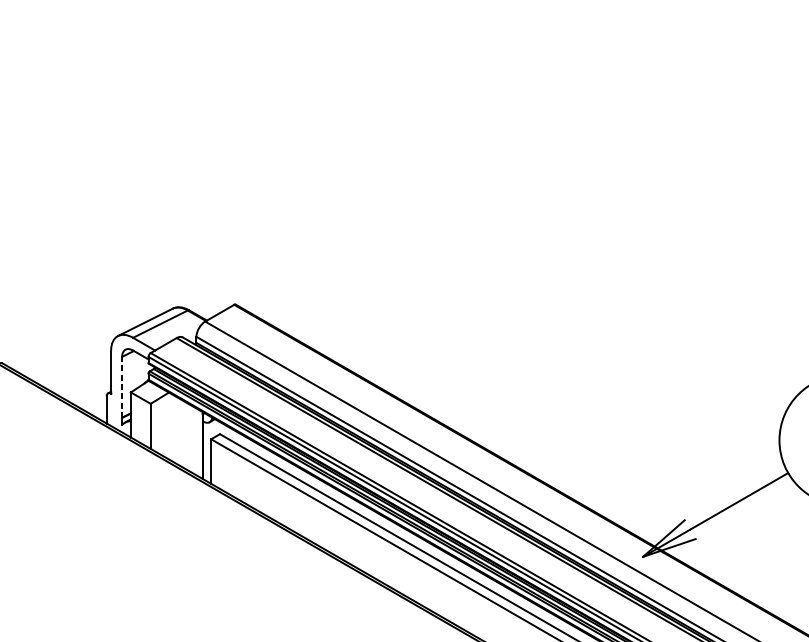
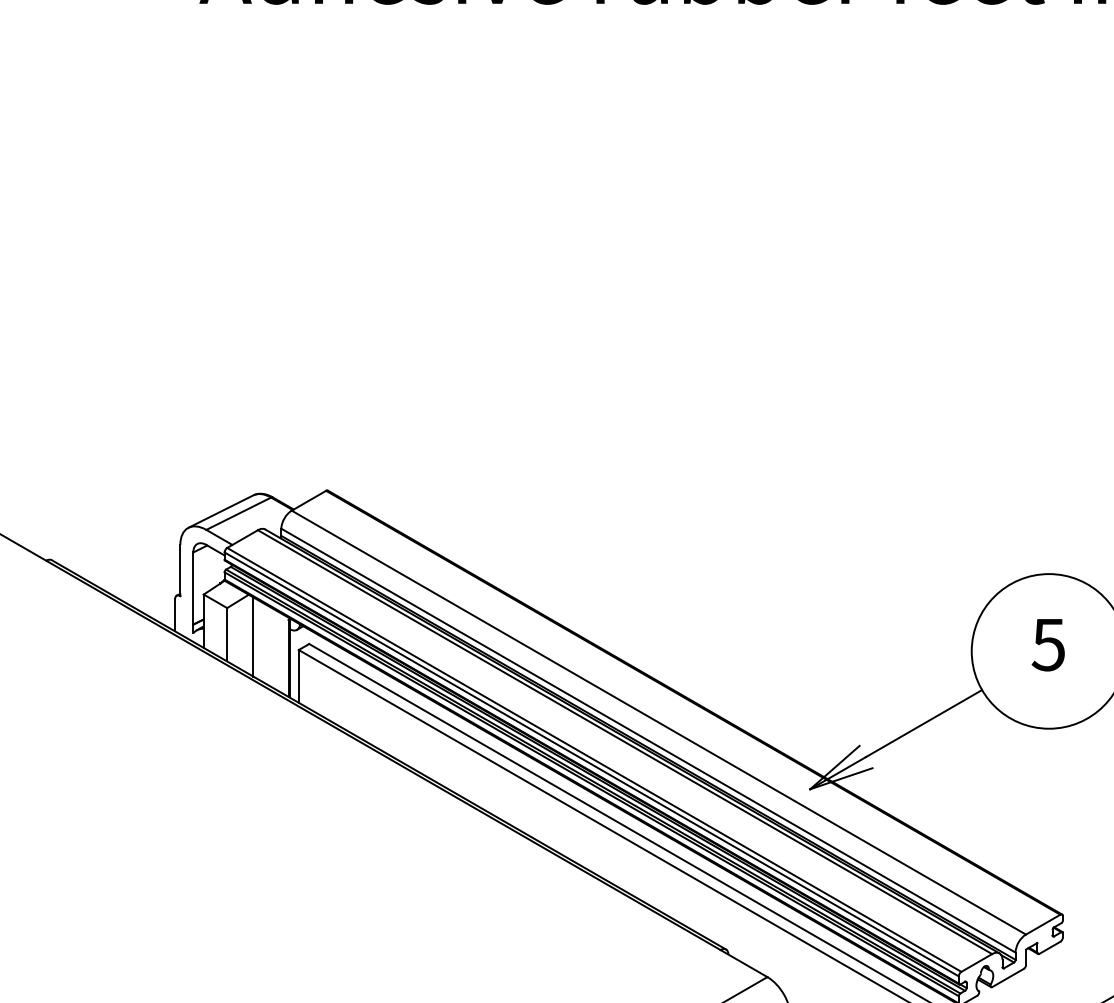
line: (122, 387) -> (193, 588), dashed -> solid
line: (172, 427) -> (253, 636), added

